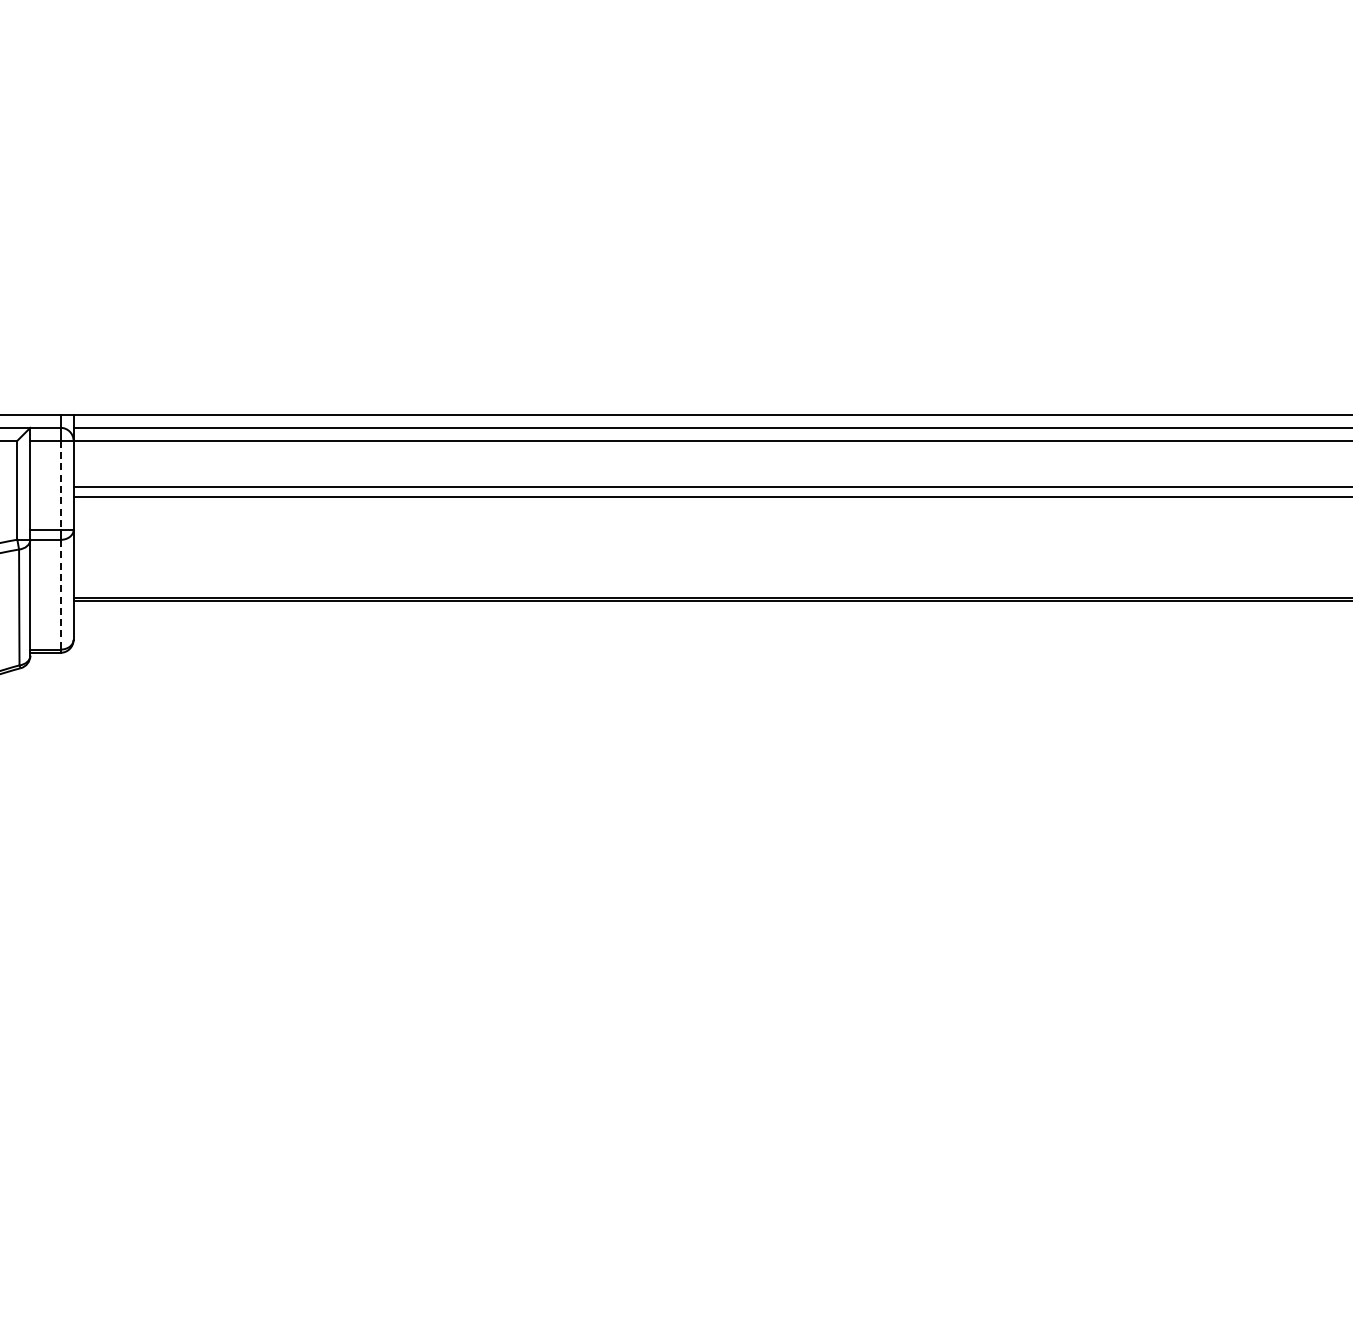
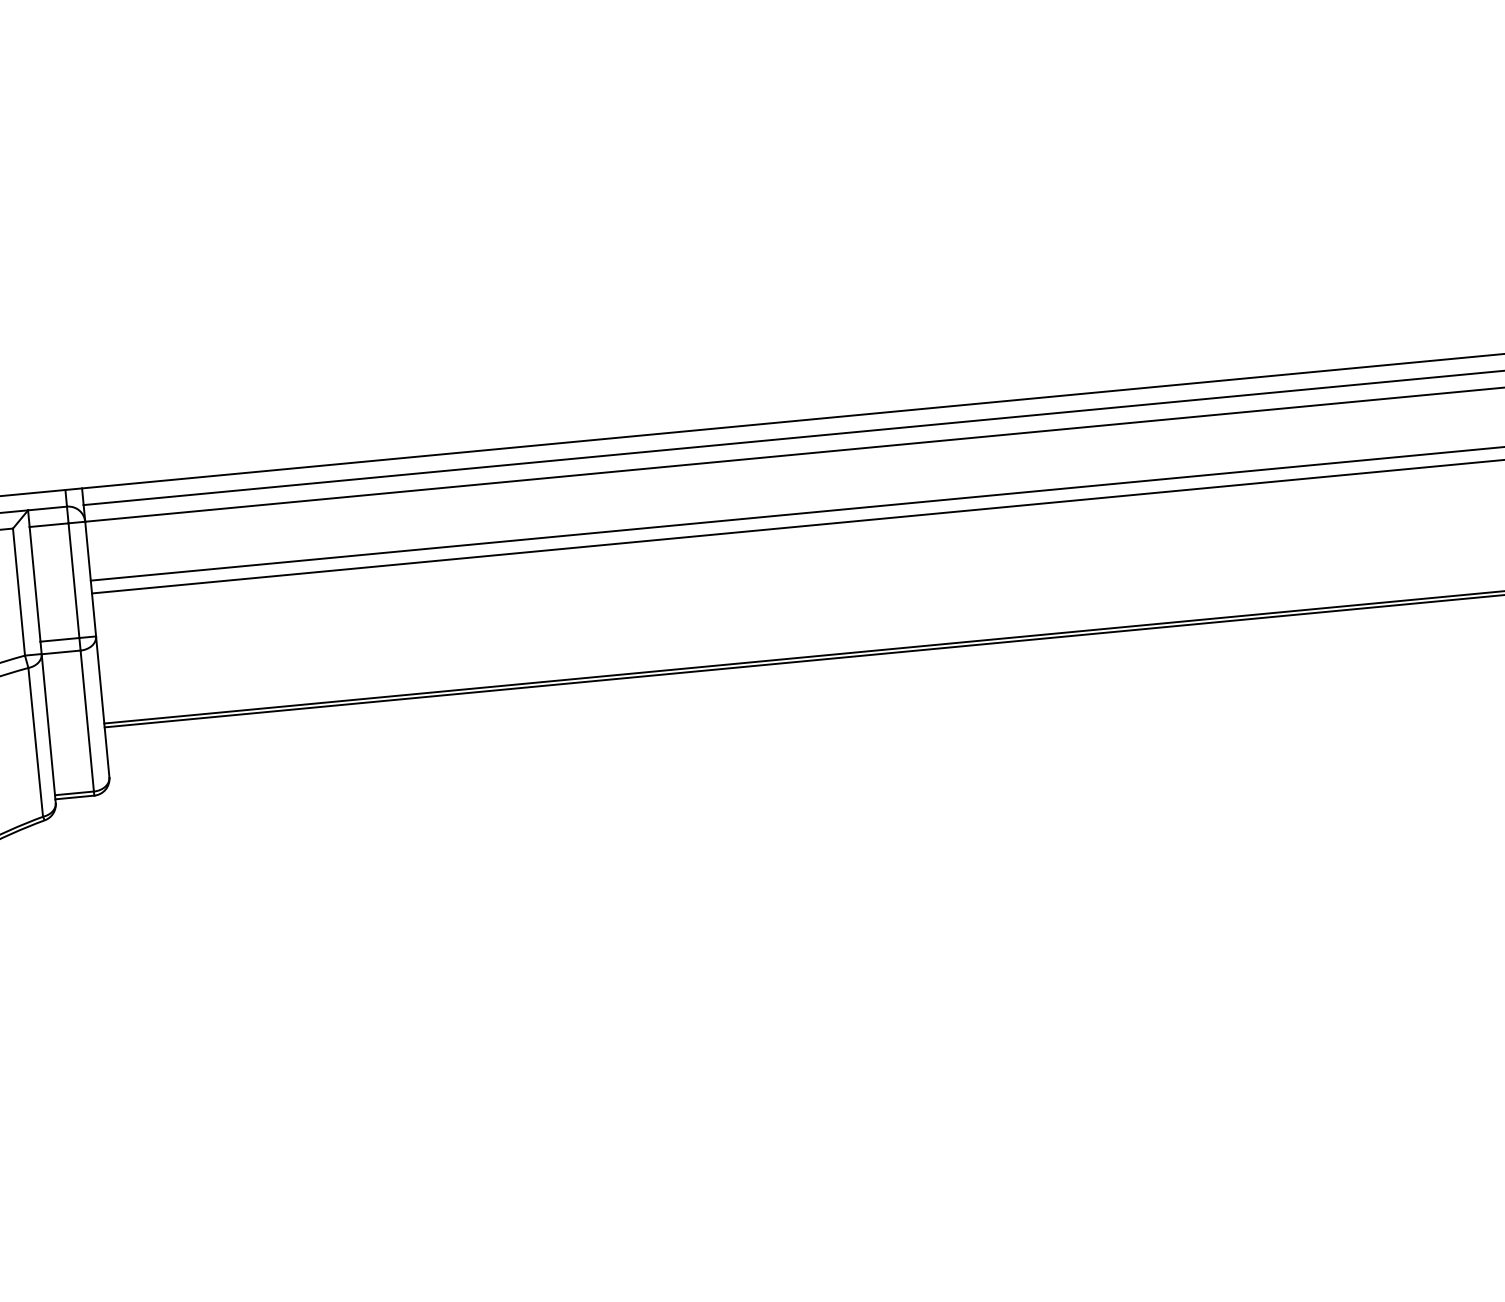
line: (60, 485) -> (73, 580), dashed -> solid
line: (60, 594) -> (87, 720), dashed -> solid

